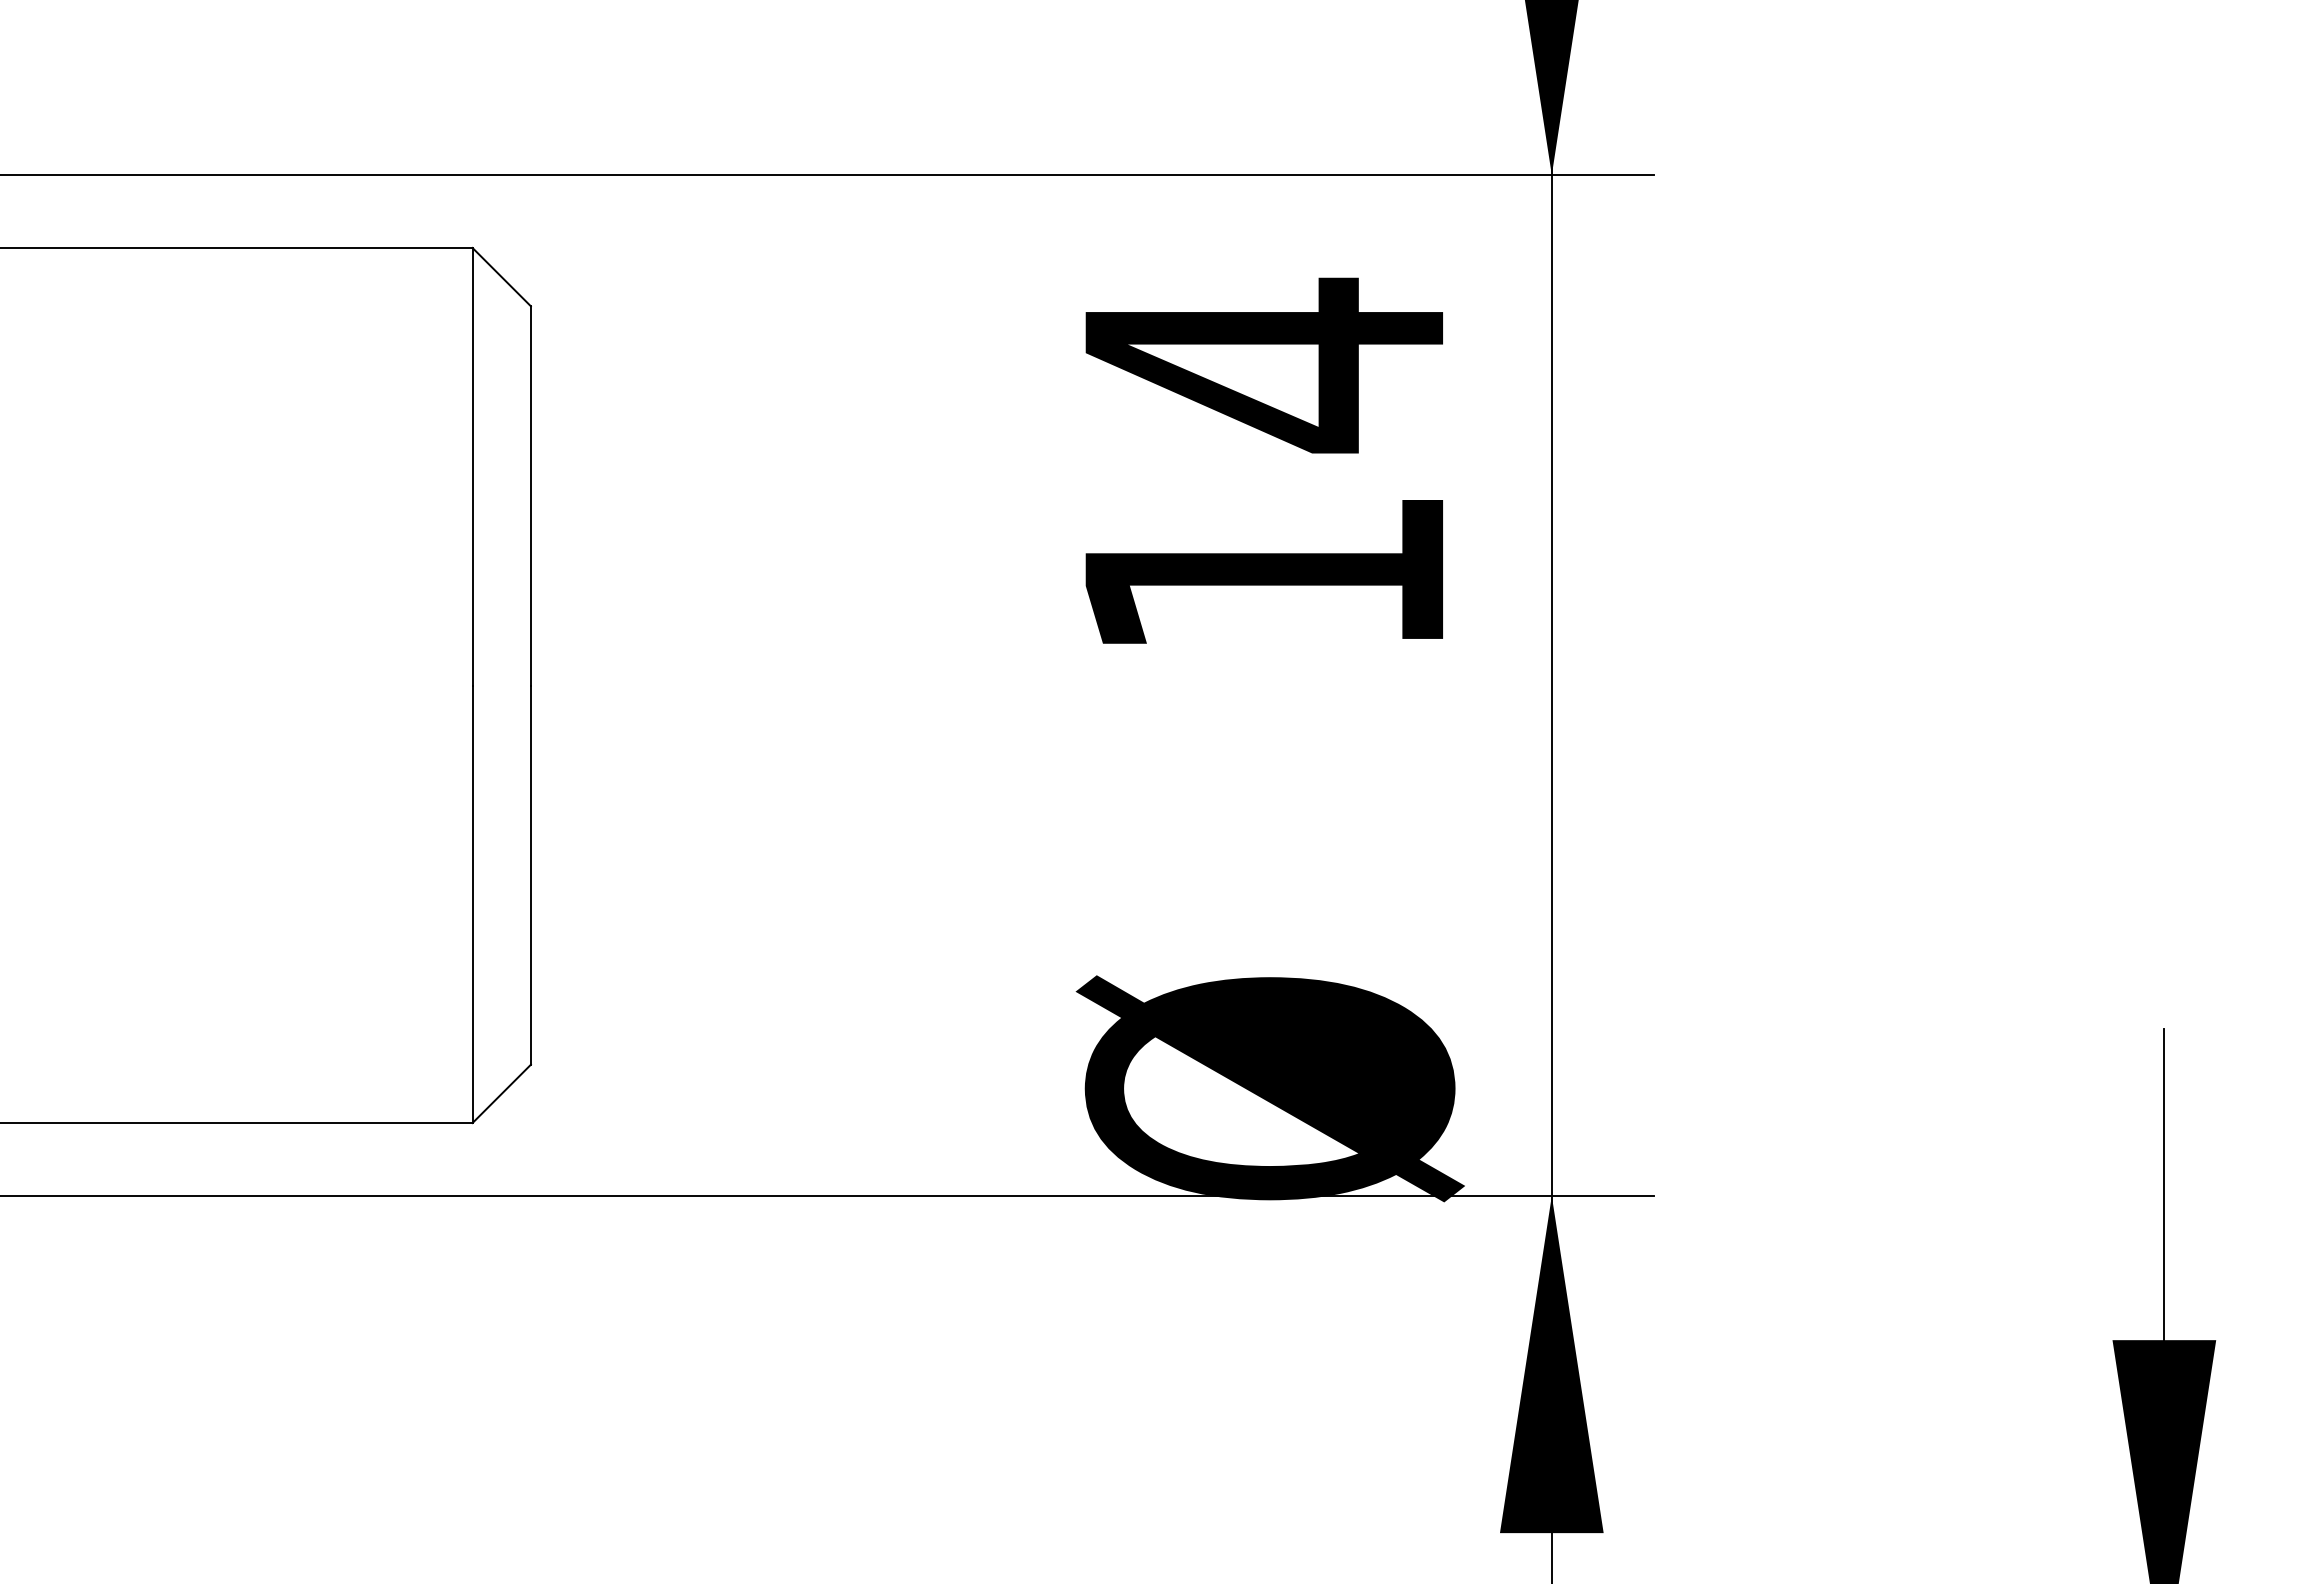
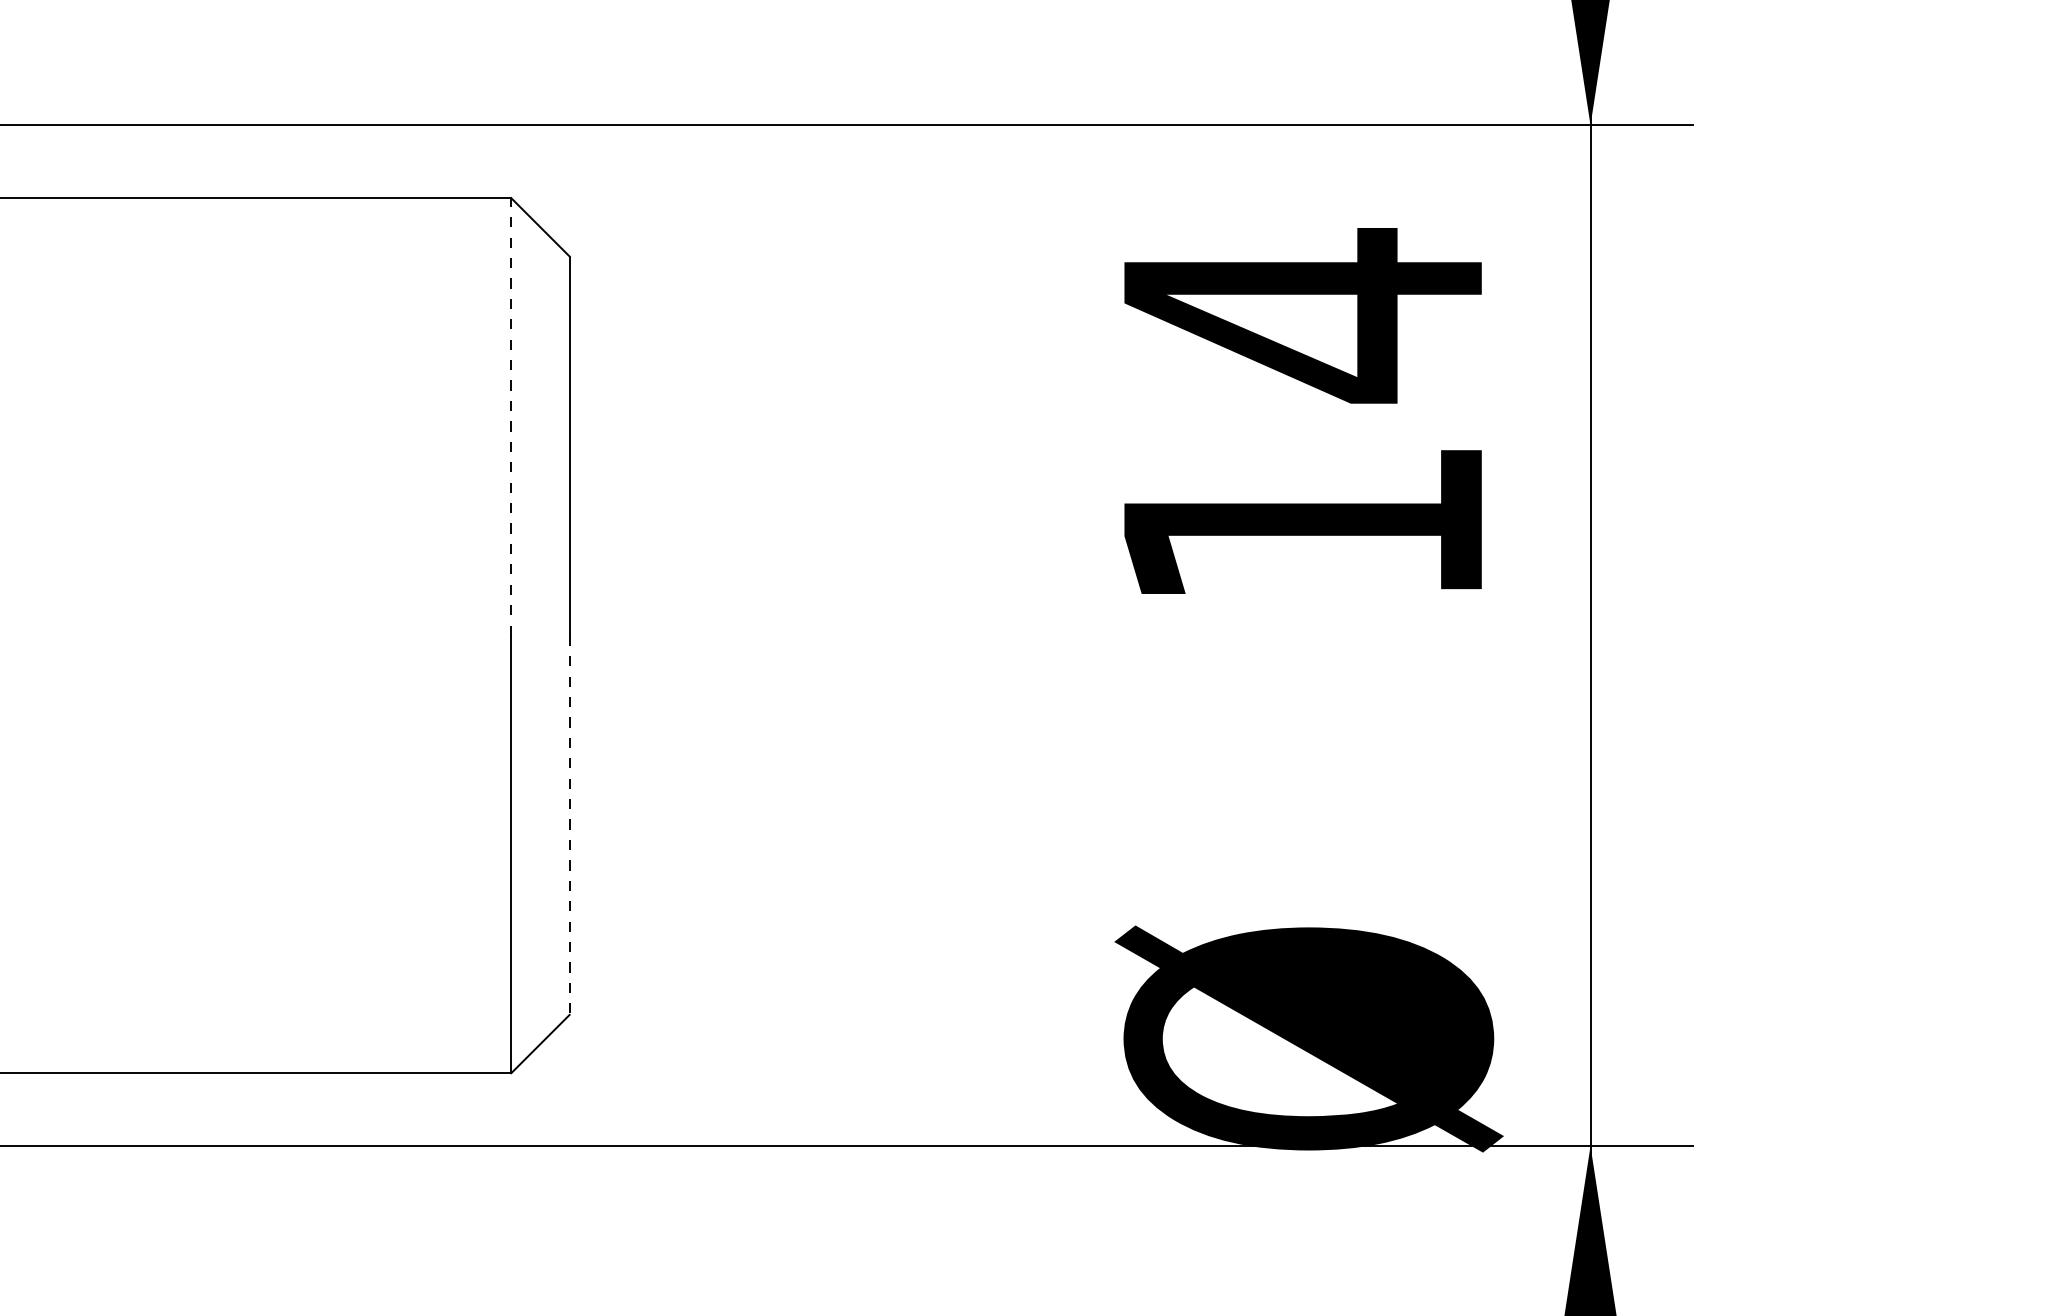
line: (472, 466) -> (511, 416), solid -> dashed
line: (530, 875) -> (569, 825), solid -> dashed

